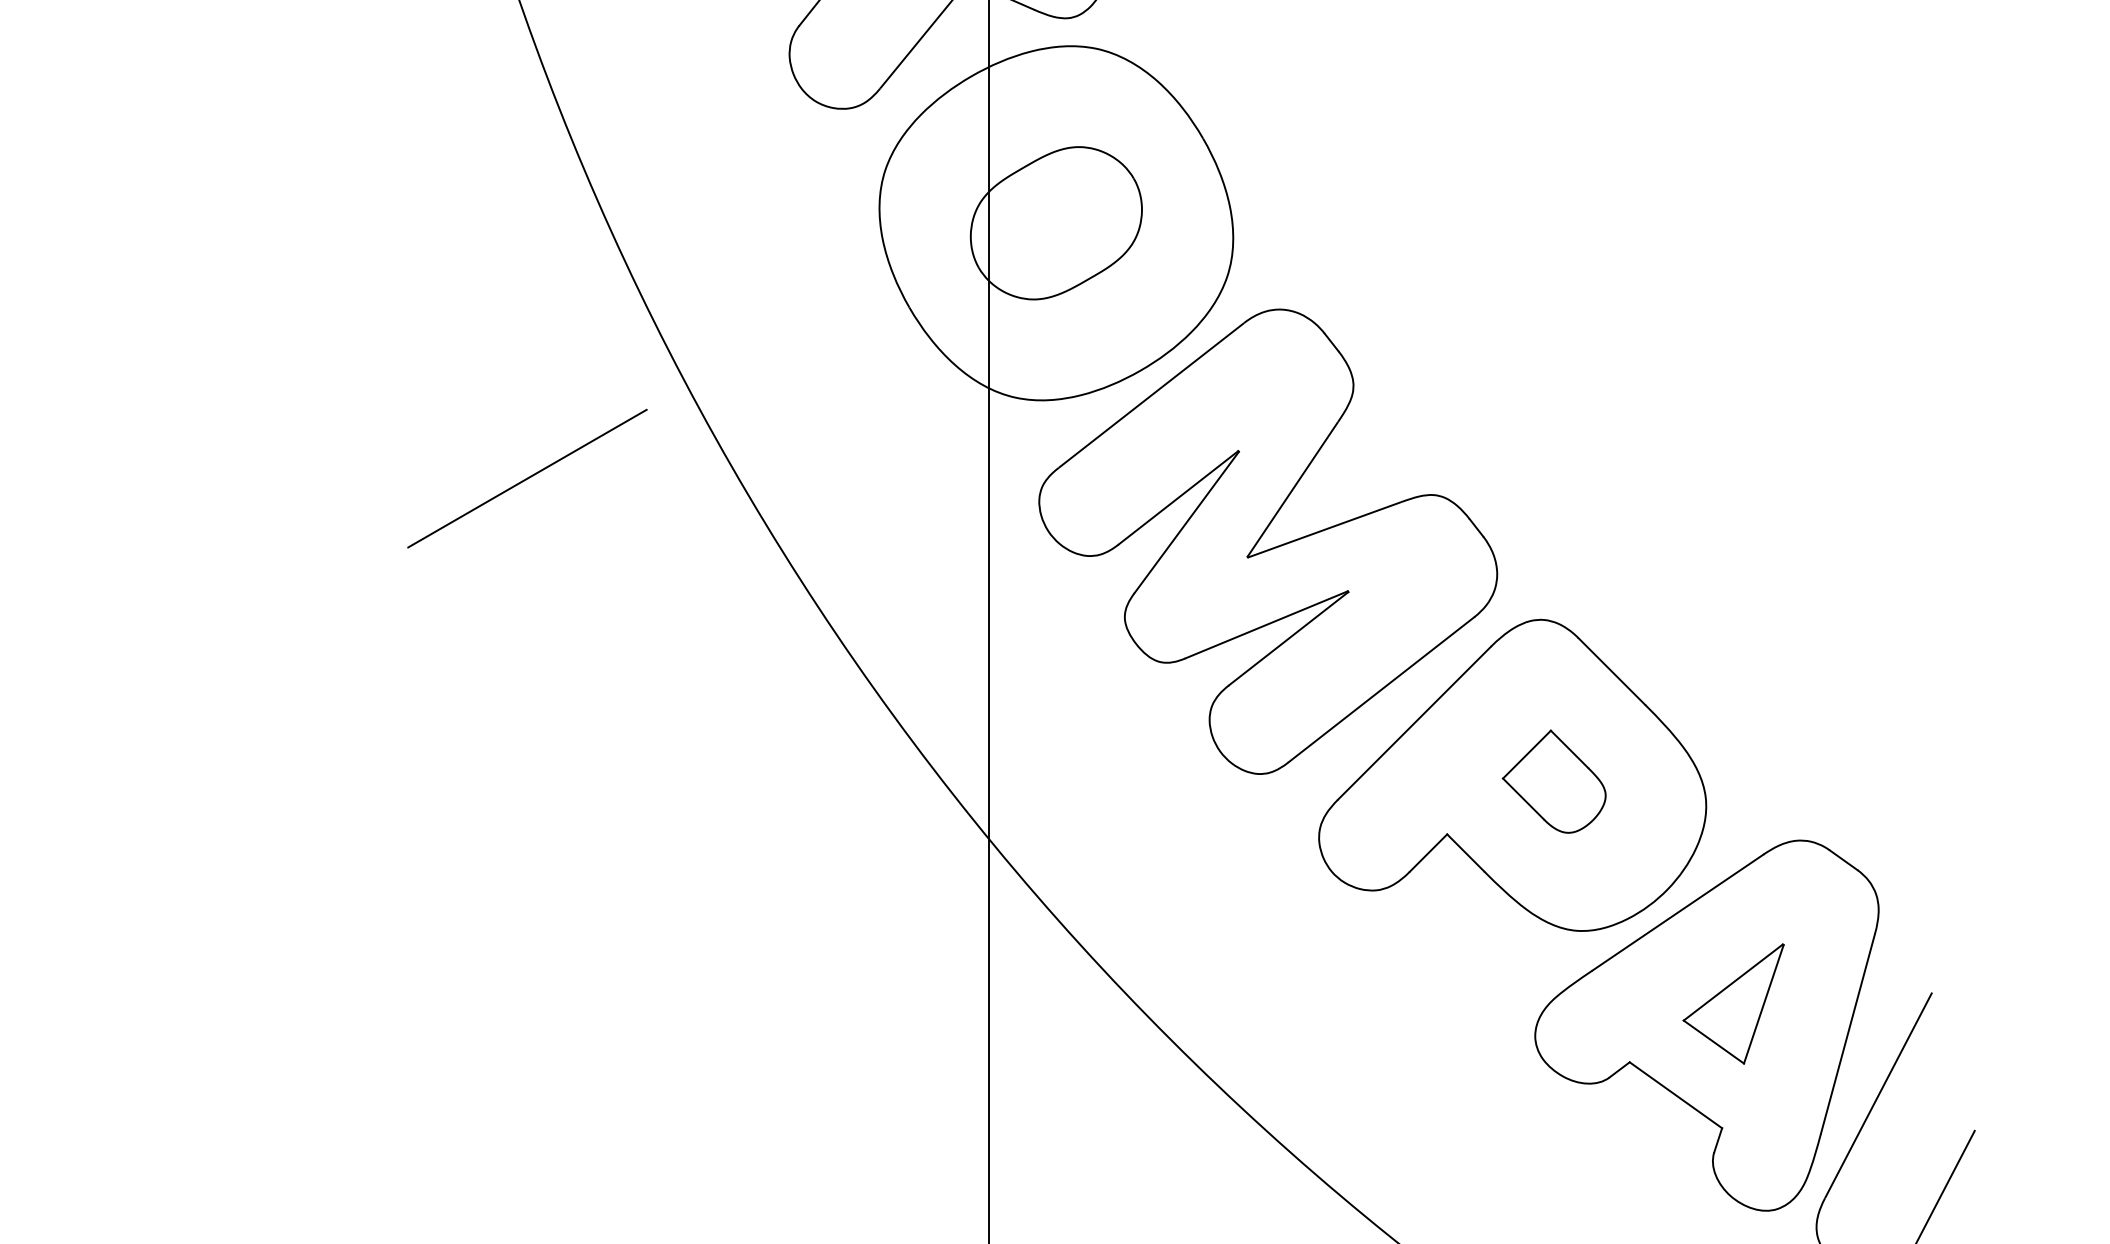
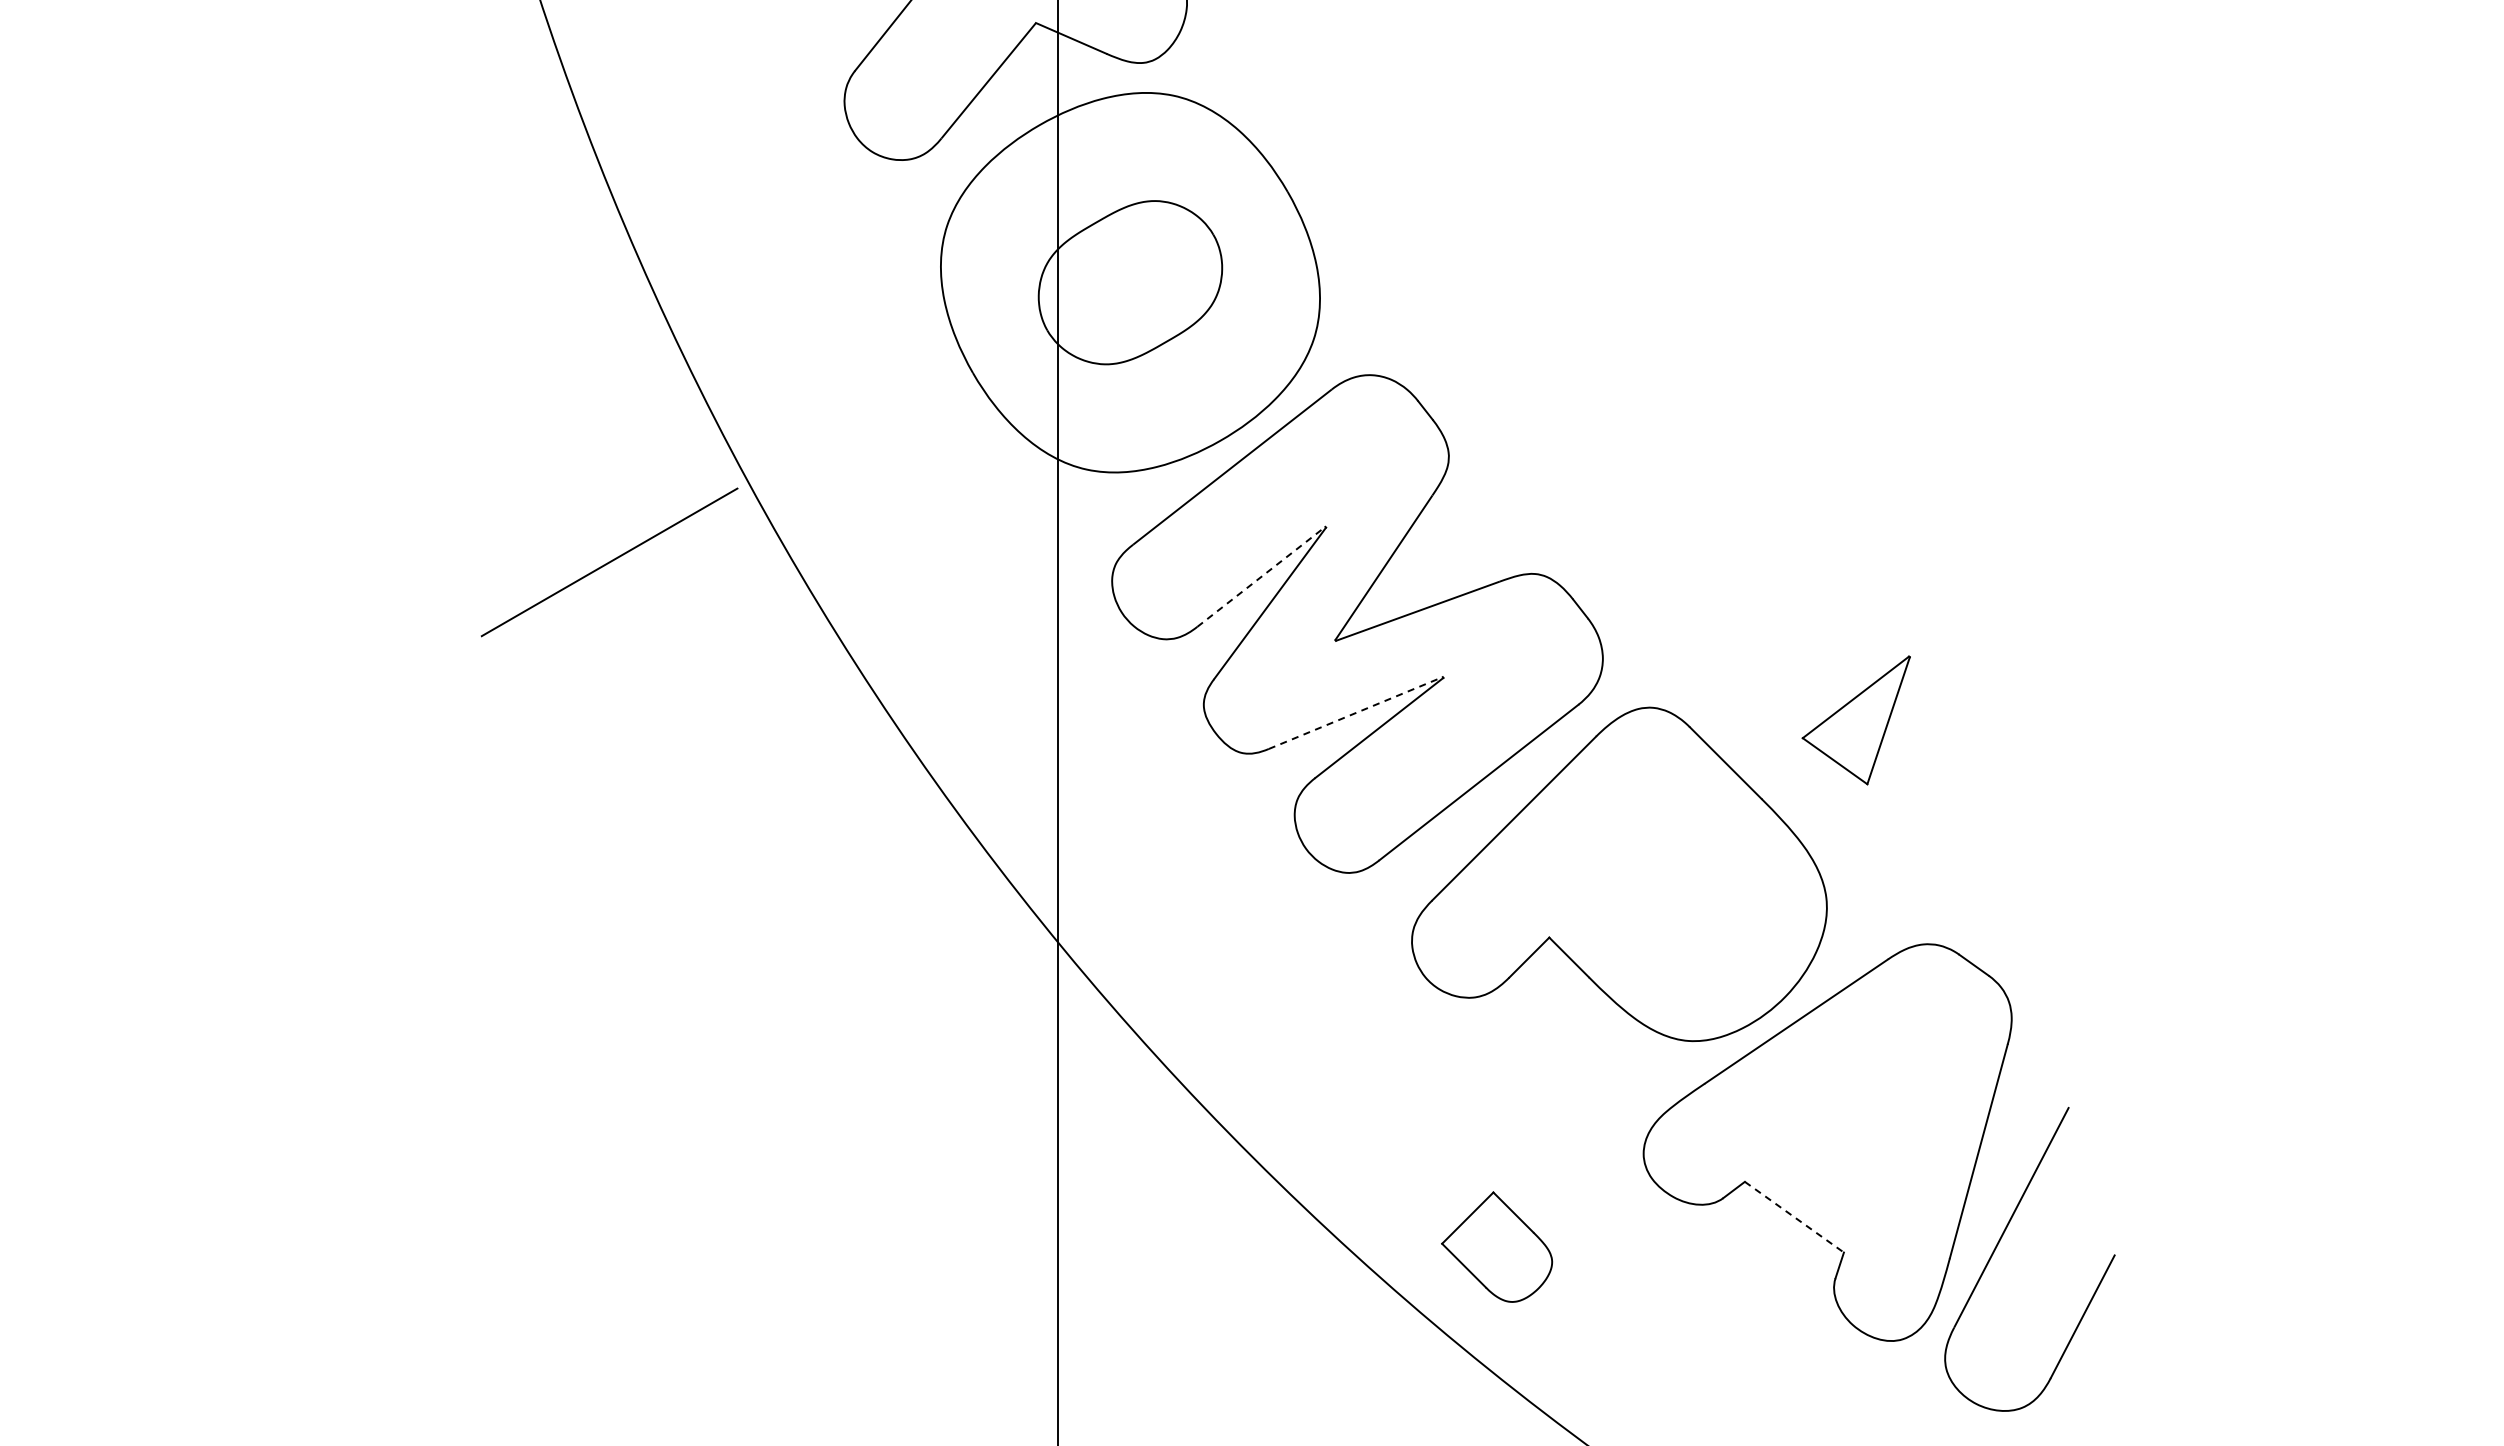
line: (527, 478) -> (609, 562), moved
line: (1178, 497) -> (1261, 576), solid -> dashed
line: (1267, 624) -> (1356, 712), solid -> dashed
part: (1554, 781) -> (1497, 1246), moved
part: (1732, 1004) -> (1855, 720), moved
line: (1675, 1095) -> (1794, 1217), solid -> dashed

